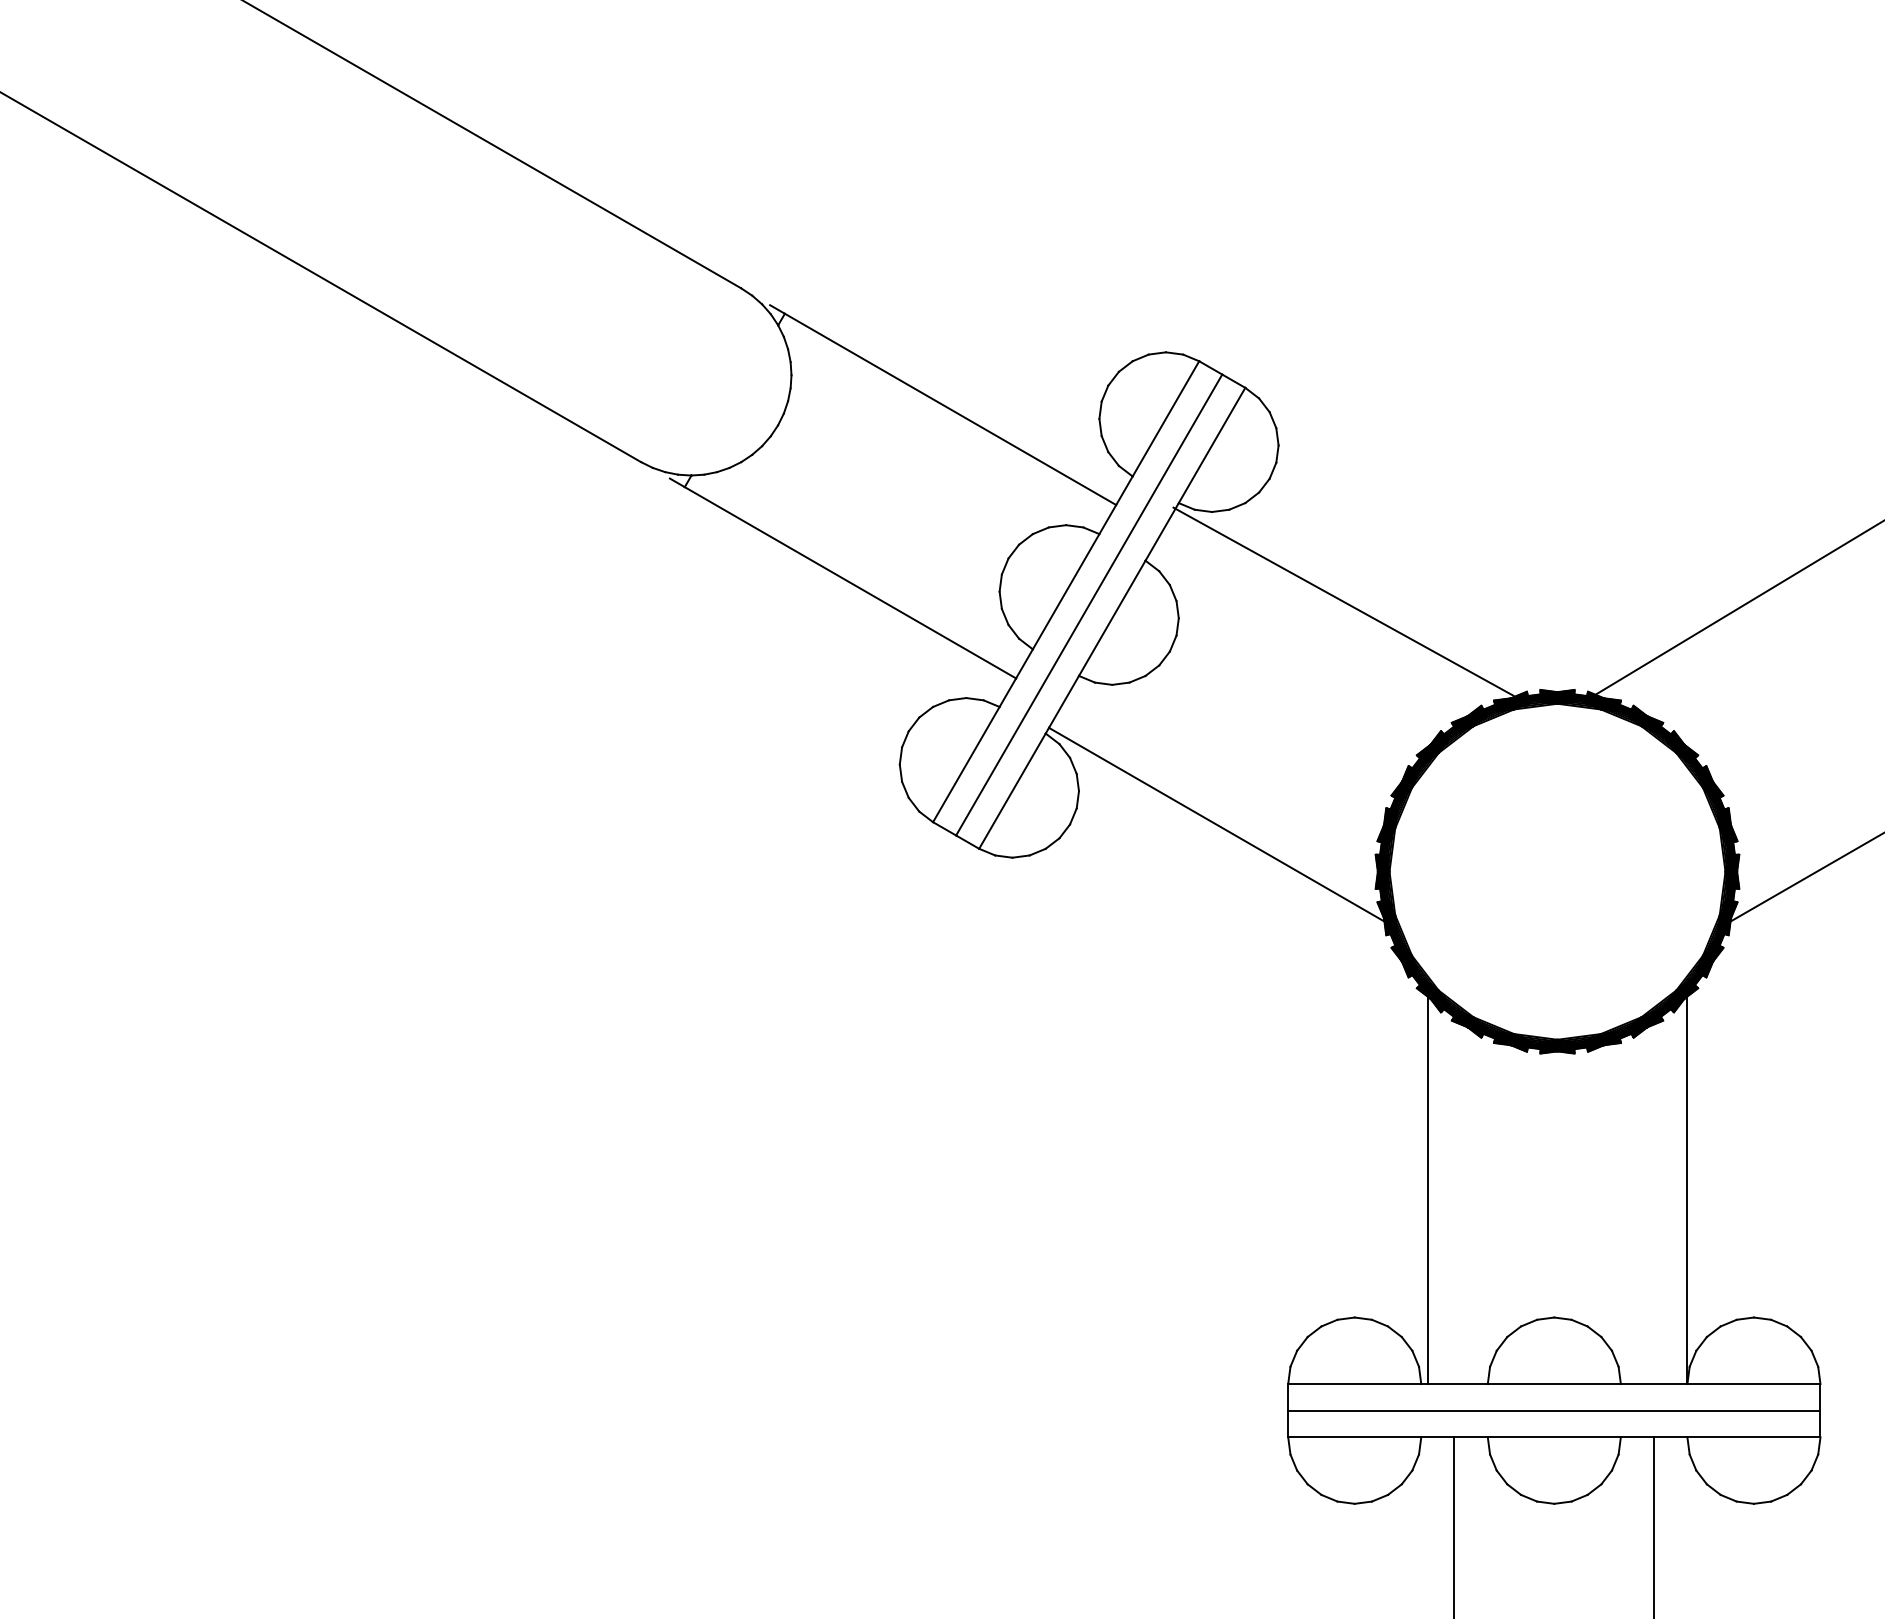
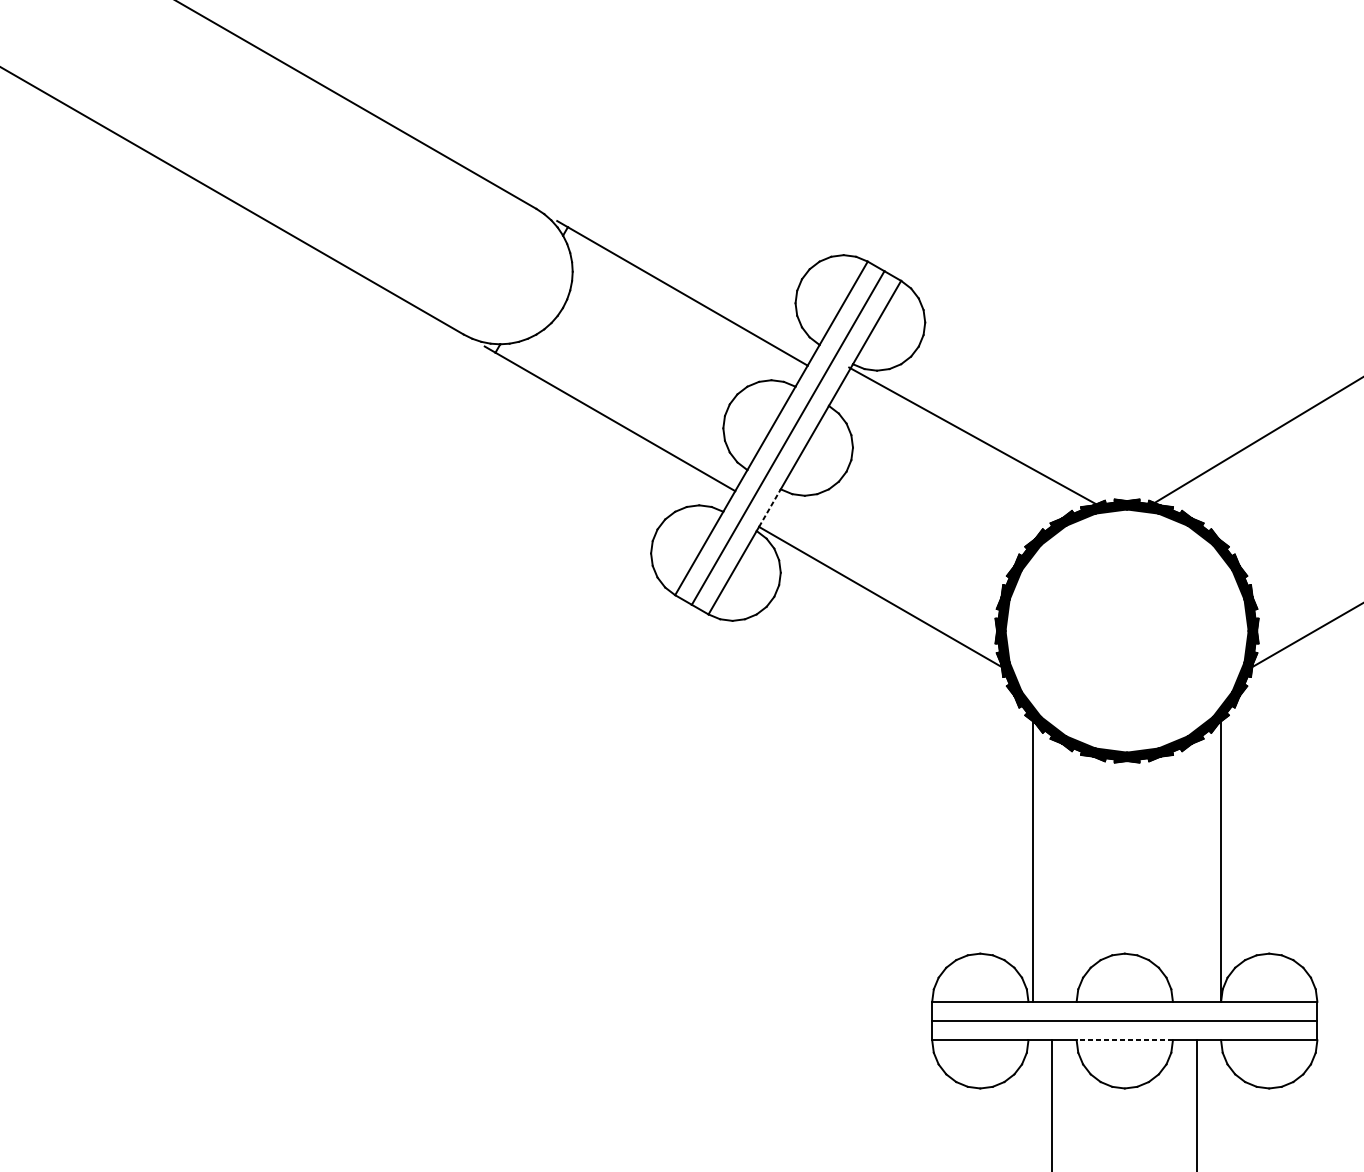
line: (1064, 701) -> (770, 507), solid -> dashed
line: (1554, 1437) -> (1124, 1040), solid -> dashed

